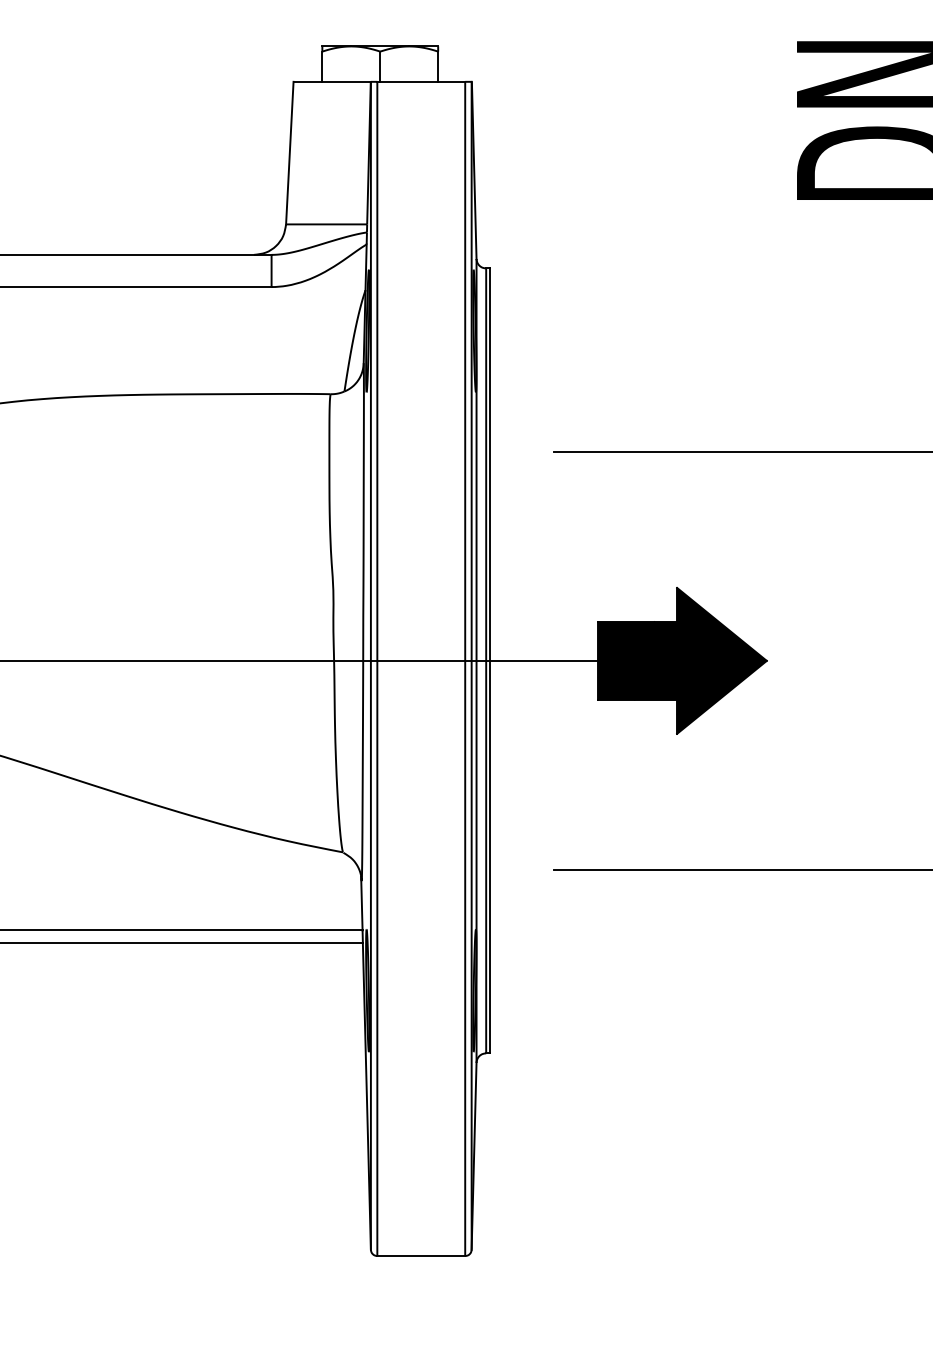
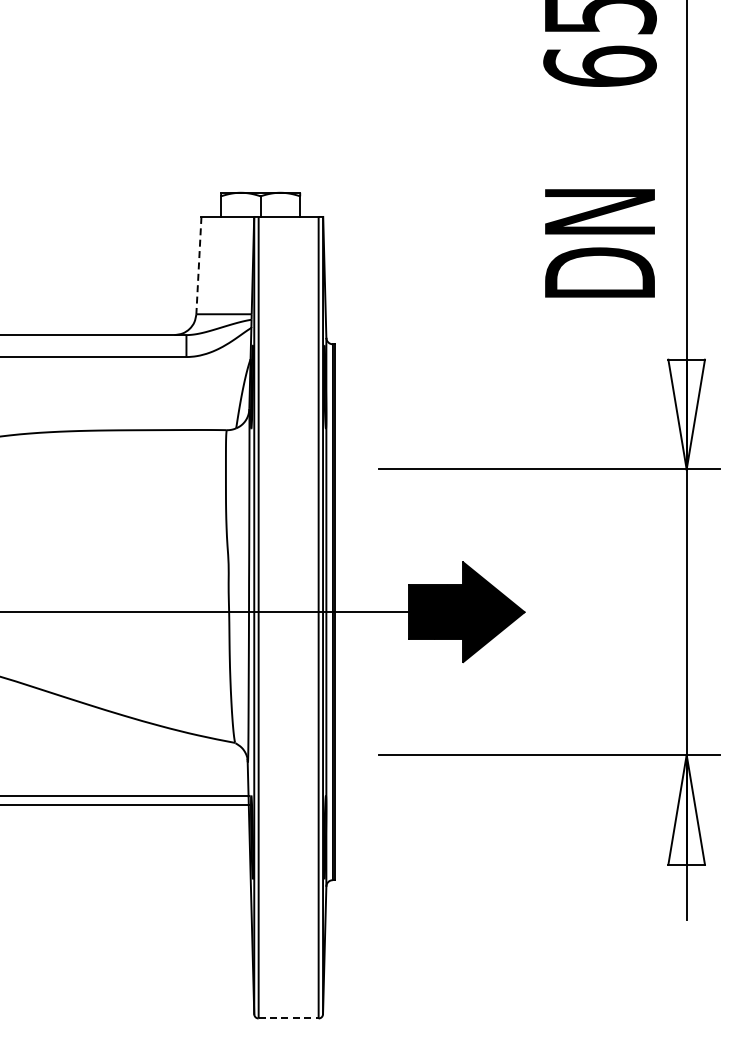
line: (289, 152) -> (198, 265), solid -> dashed
line: (421, 1256) -> (288, 1018), solid -> dashed

